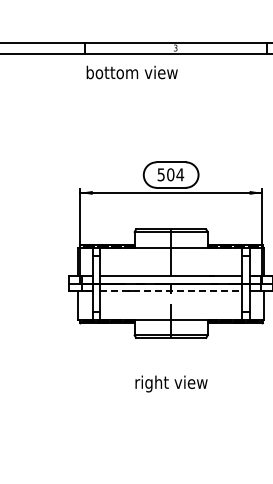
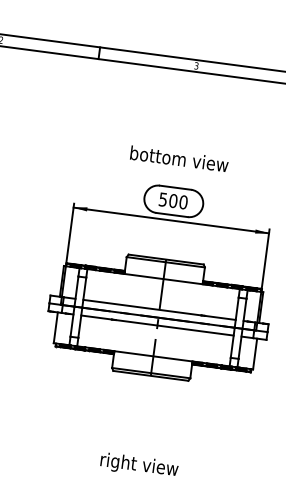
text: (131, 72) -> (178, 158), moved
text: (180, 174) -> (183, 202), 504 -> 500
line: (171, 291) -> (157, 326), dashed -> solid
text: (171, 383) -> (139, 465), moved

